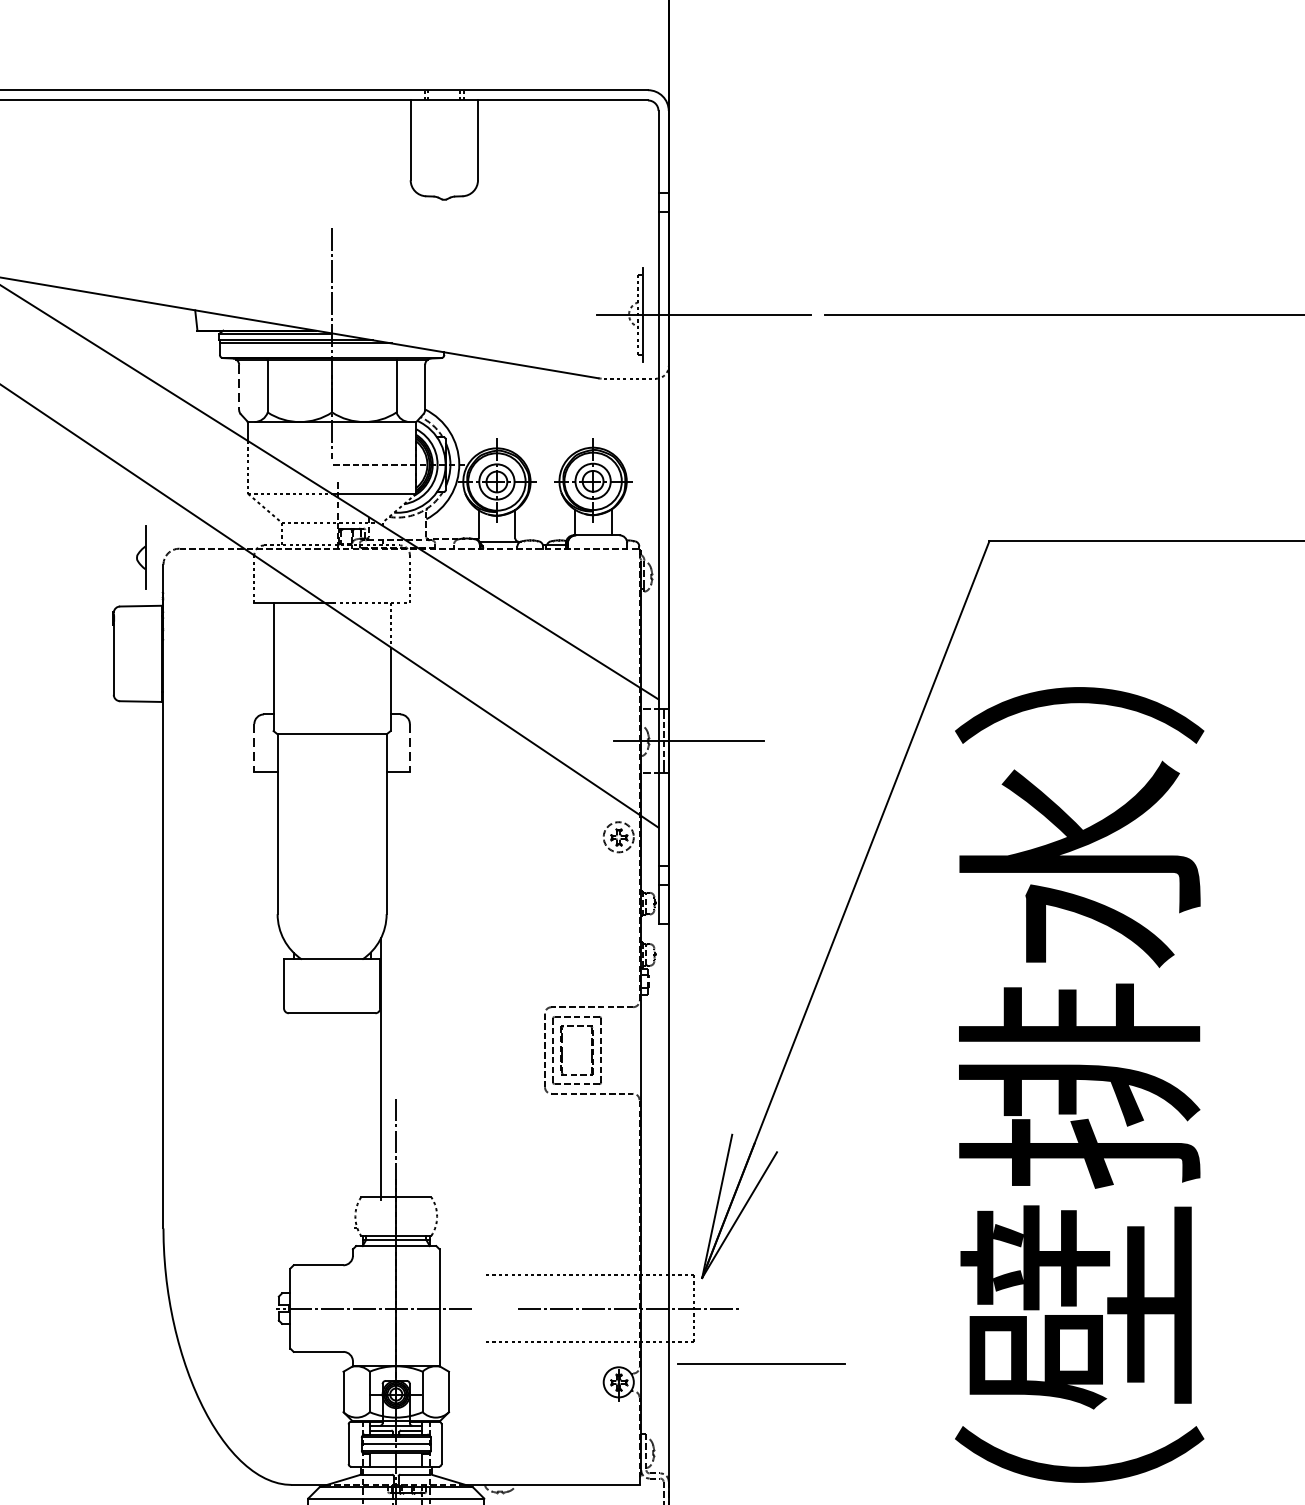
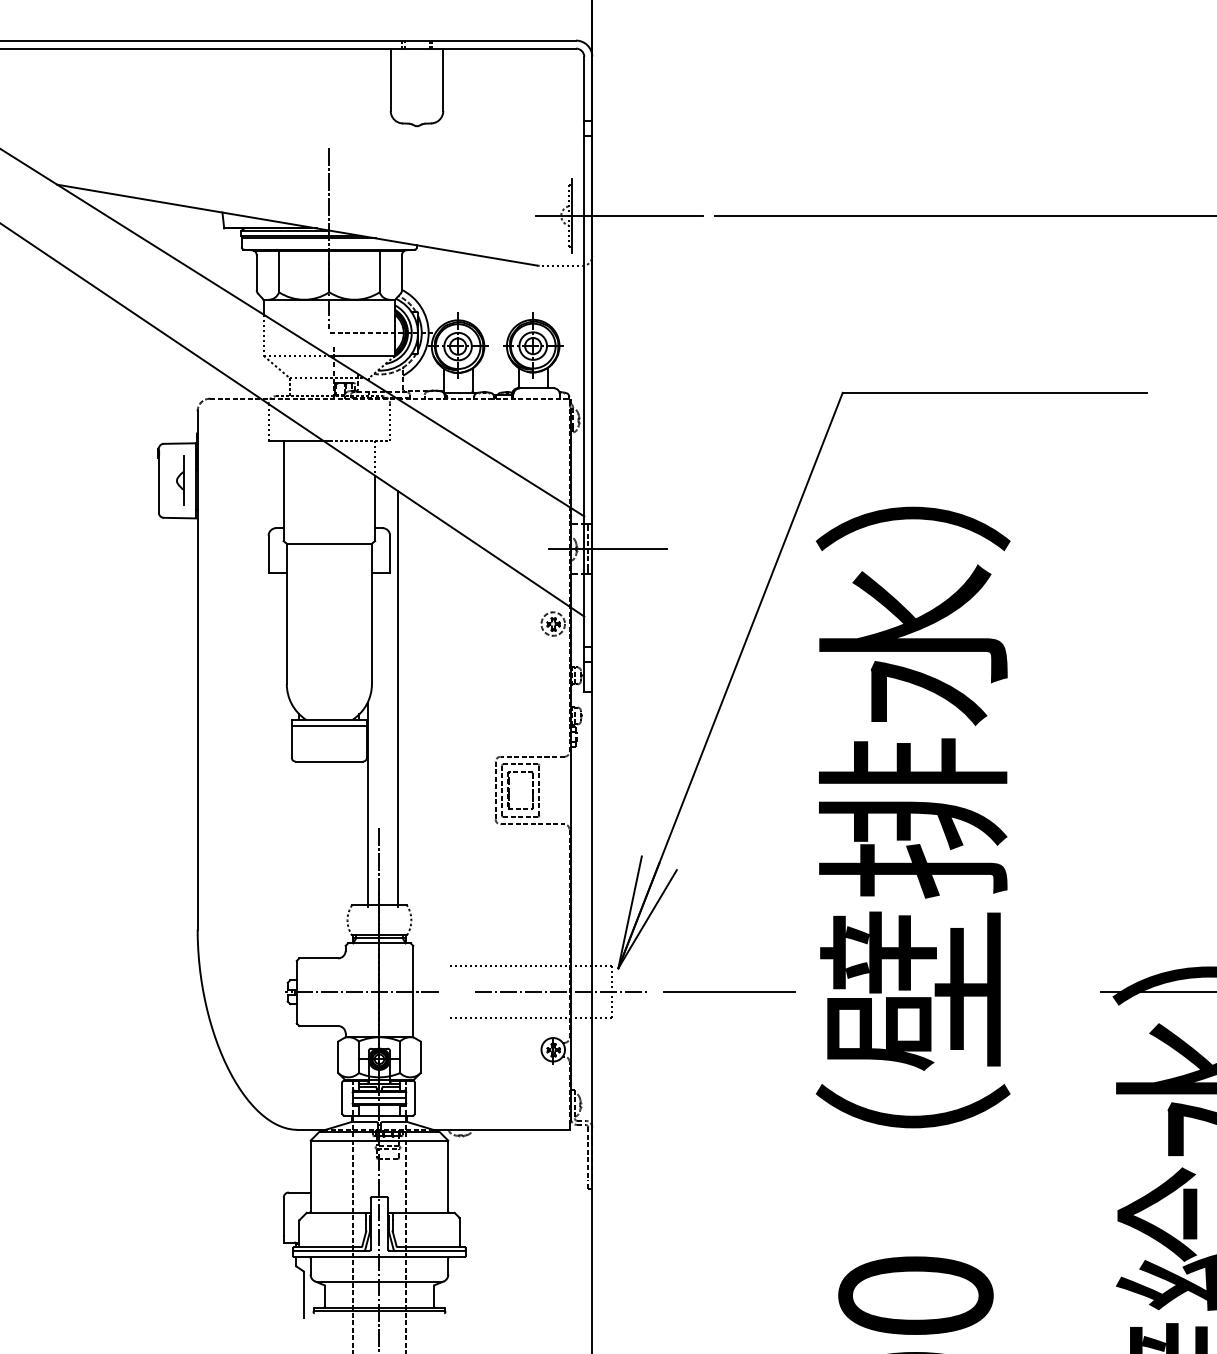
line: (238, 387) -> (256, 272), dashed -> solid
part: (141, 557) -> (180, 480), moved
line: (254, 748) -> (268, 554), dashed -> solid
line: (410, 748) -> (390, 554), dashed -> solid
line: (419, 932) -> (397, 698), added
line: (331, 968) -> (328, 726), added
line: (761, 1362) -> (729, 991), moved

